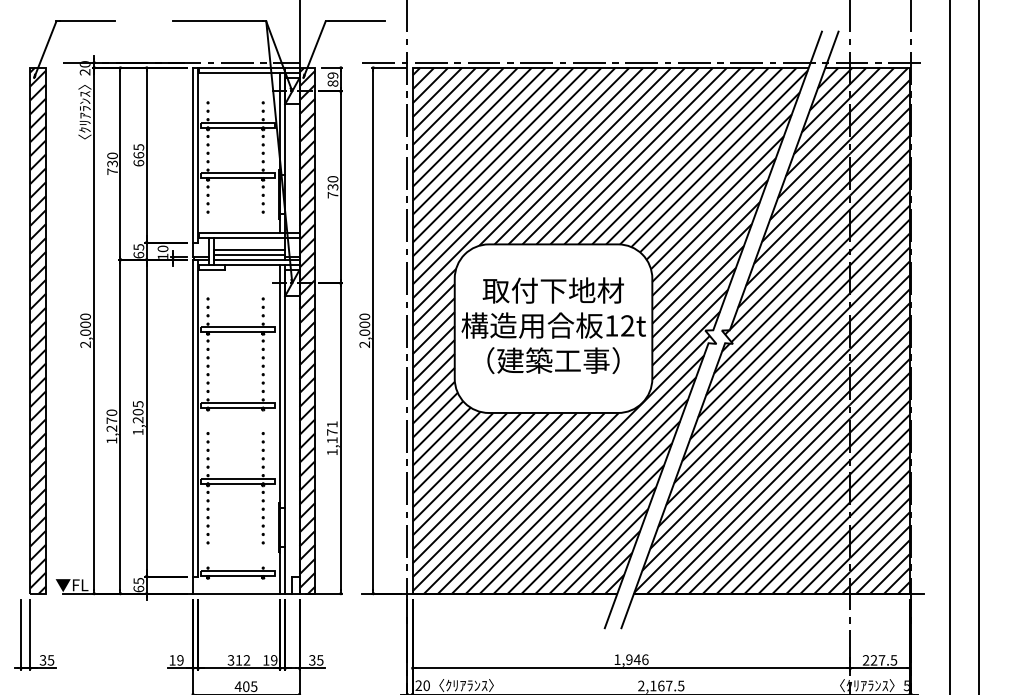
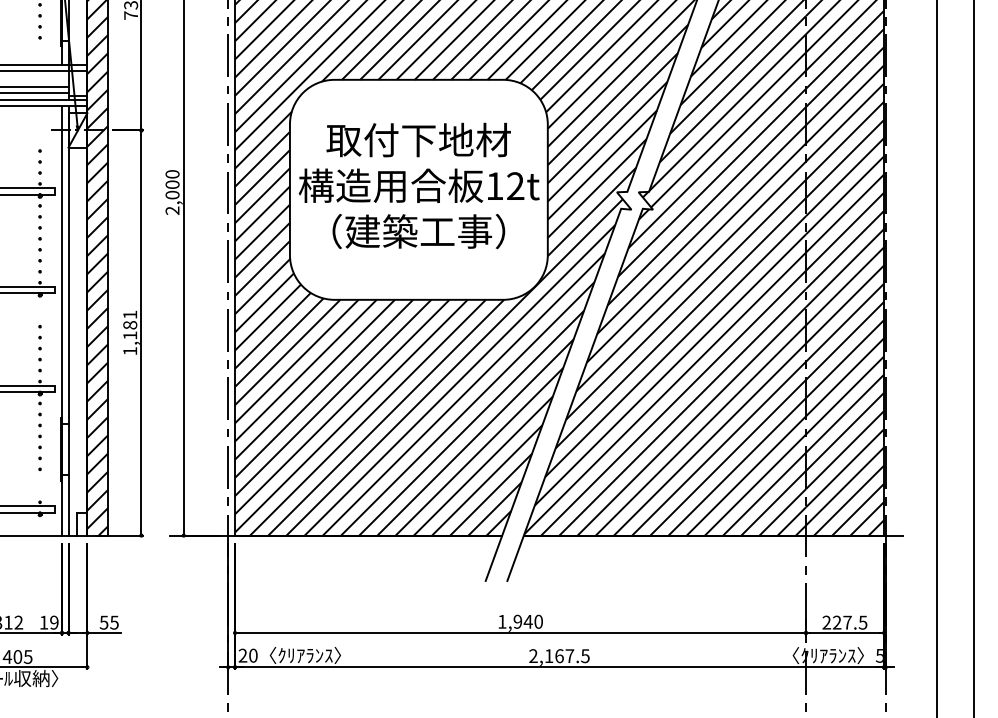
text: (332, 432) -> (130, 325), 1,171 -> 1,181
text: (312, 659) -> (104, 621), 35 -> 55
text: (645, 659) -> (538, 621), 1,946 -> 1,940

